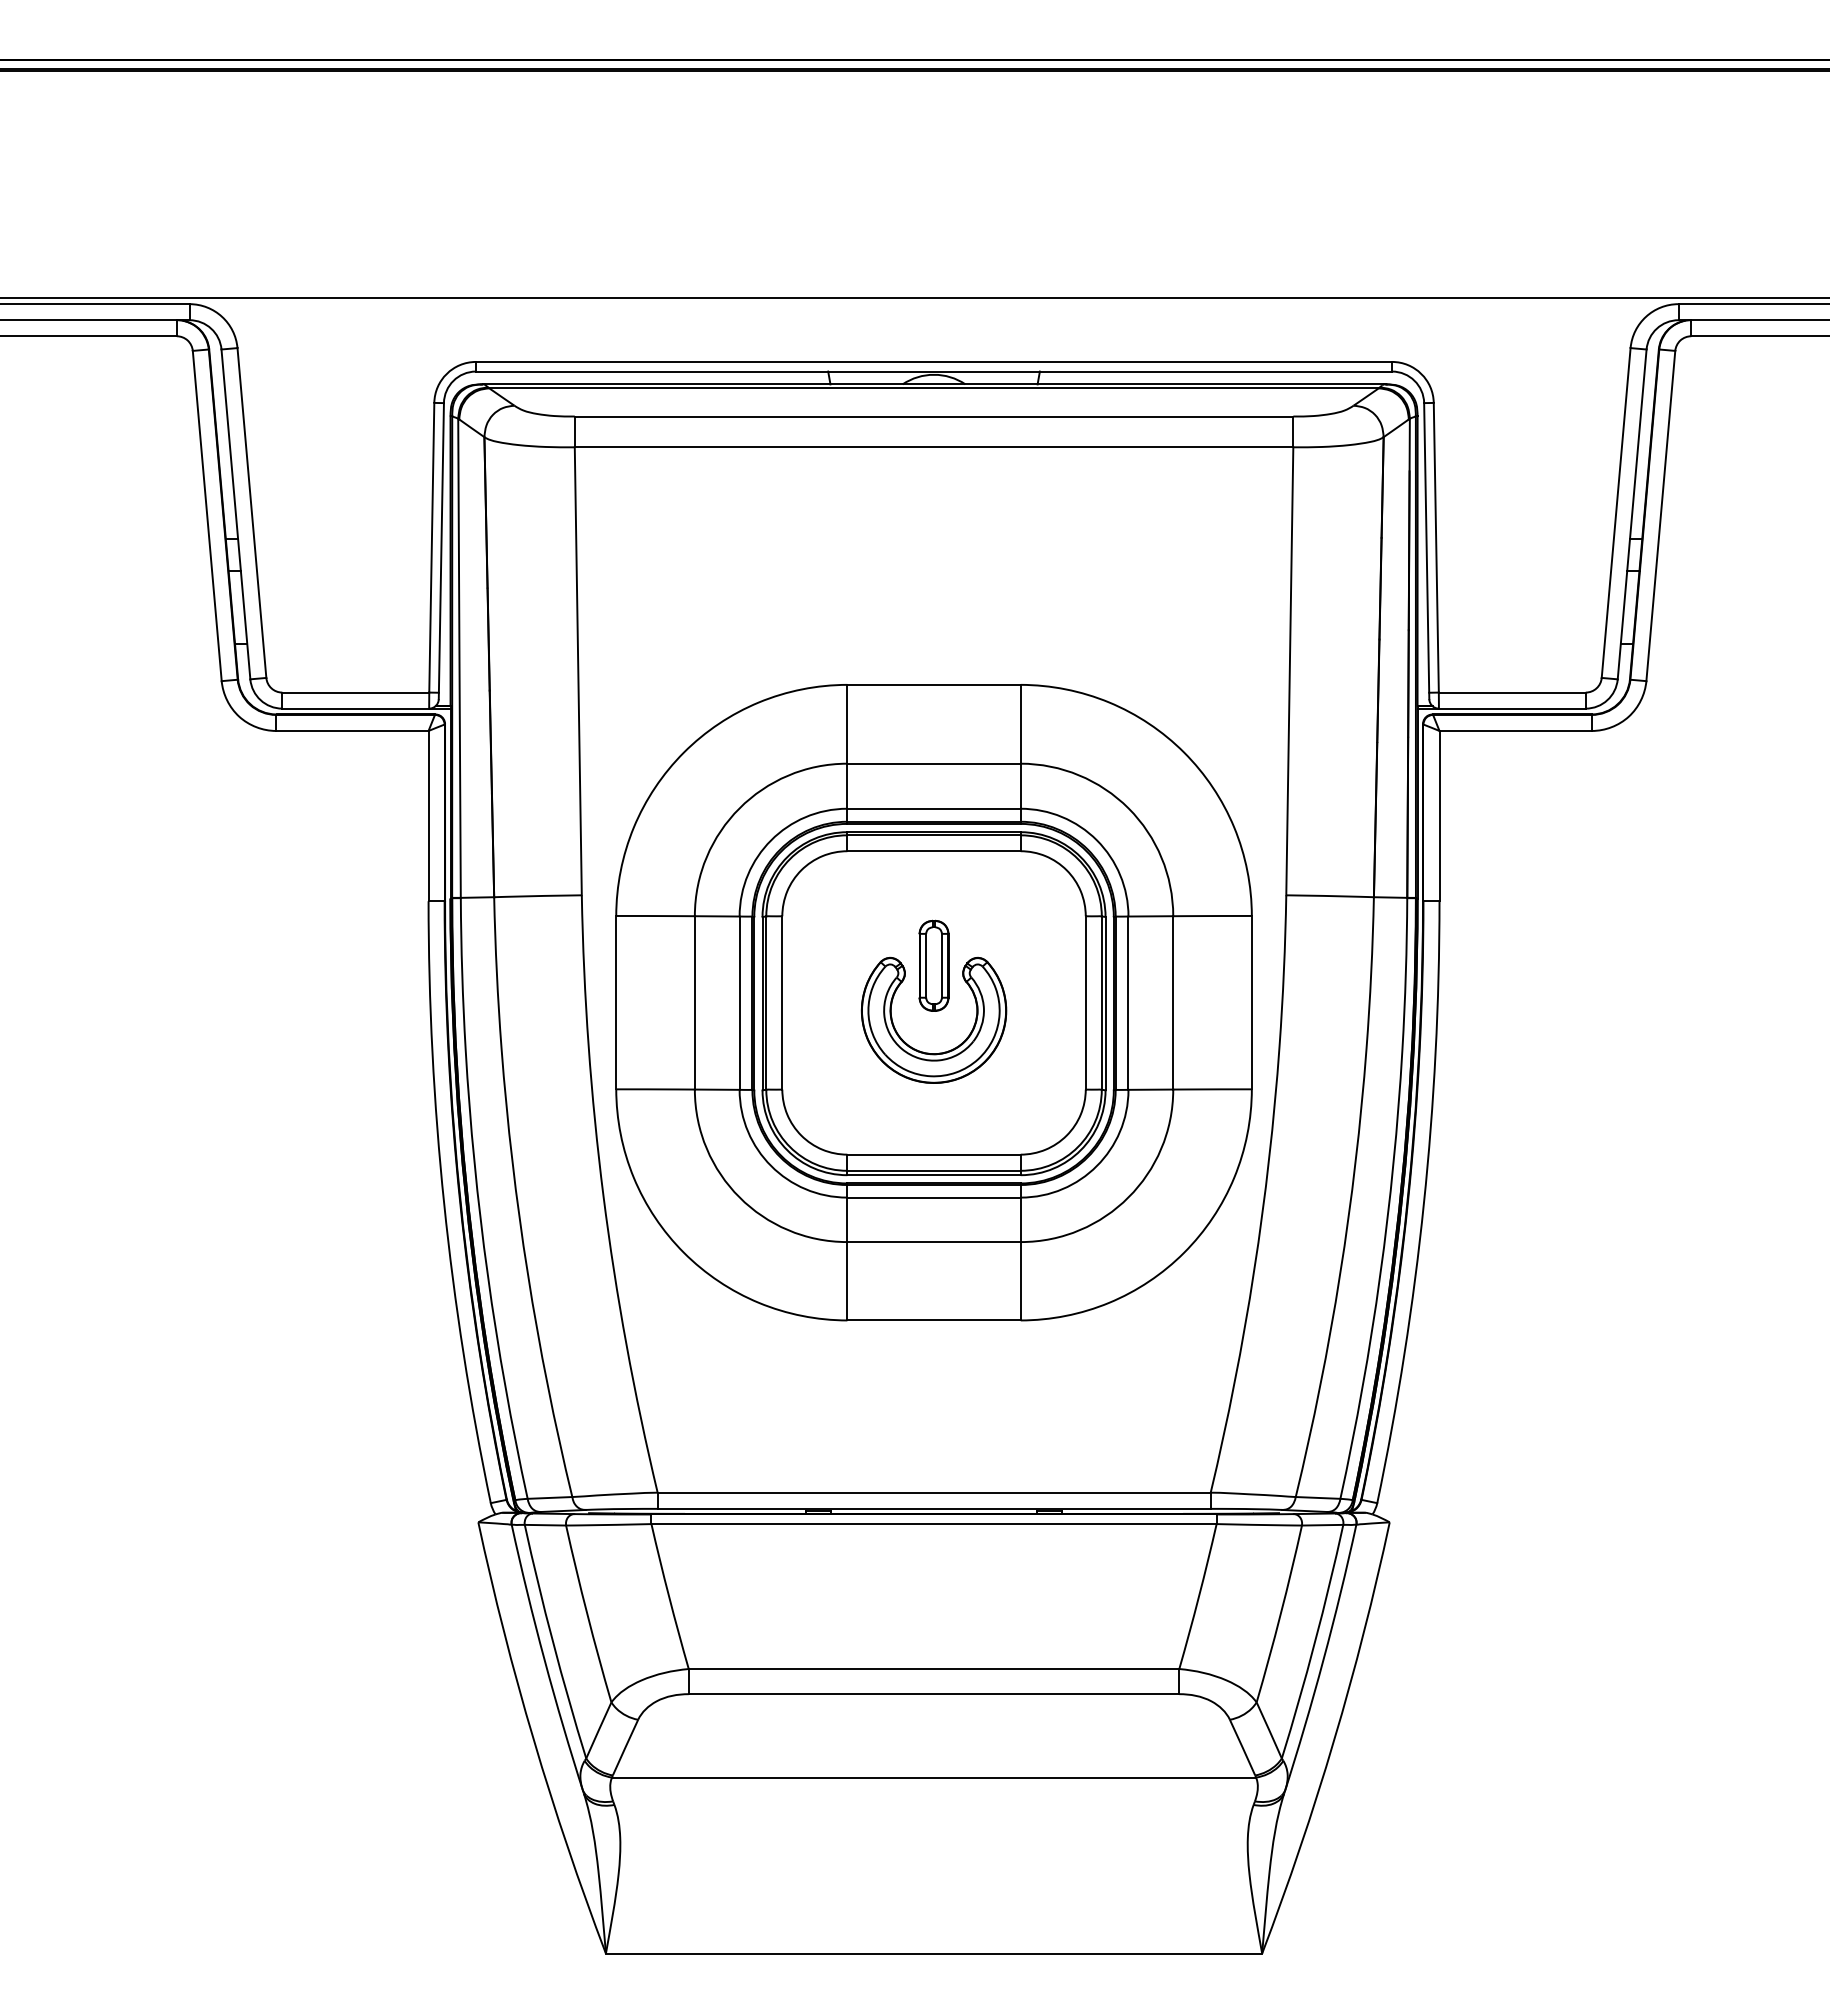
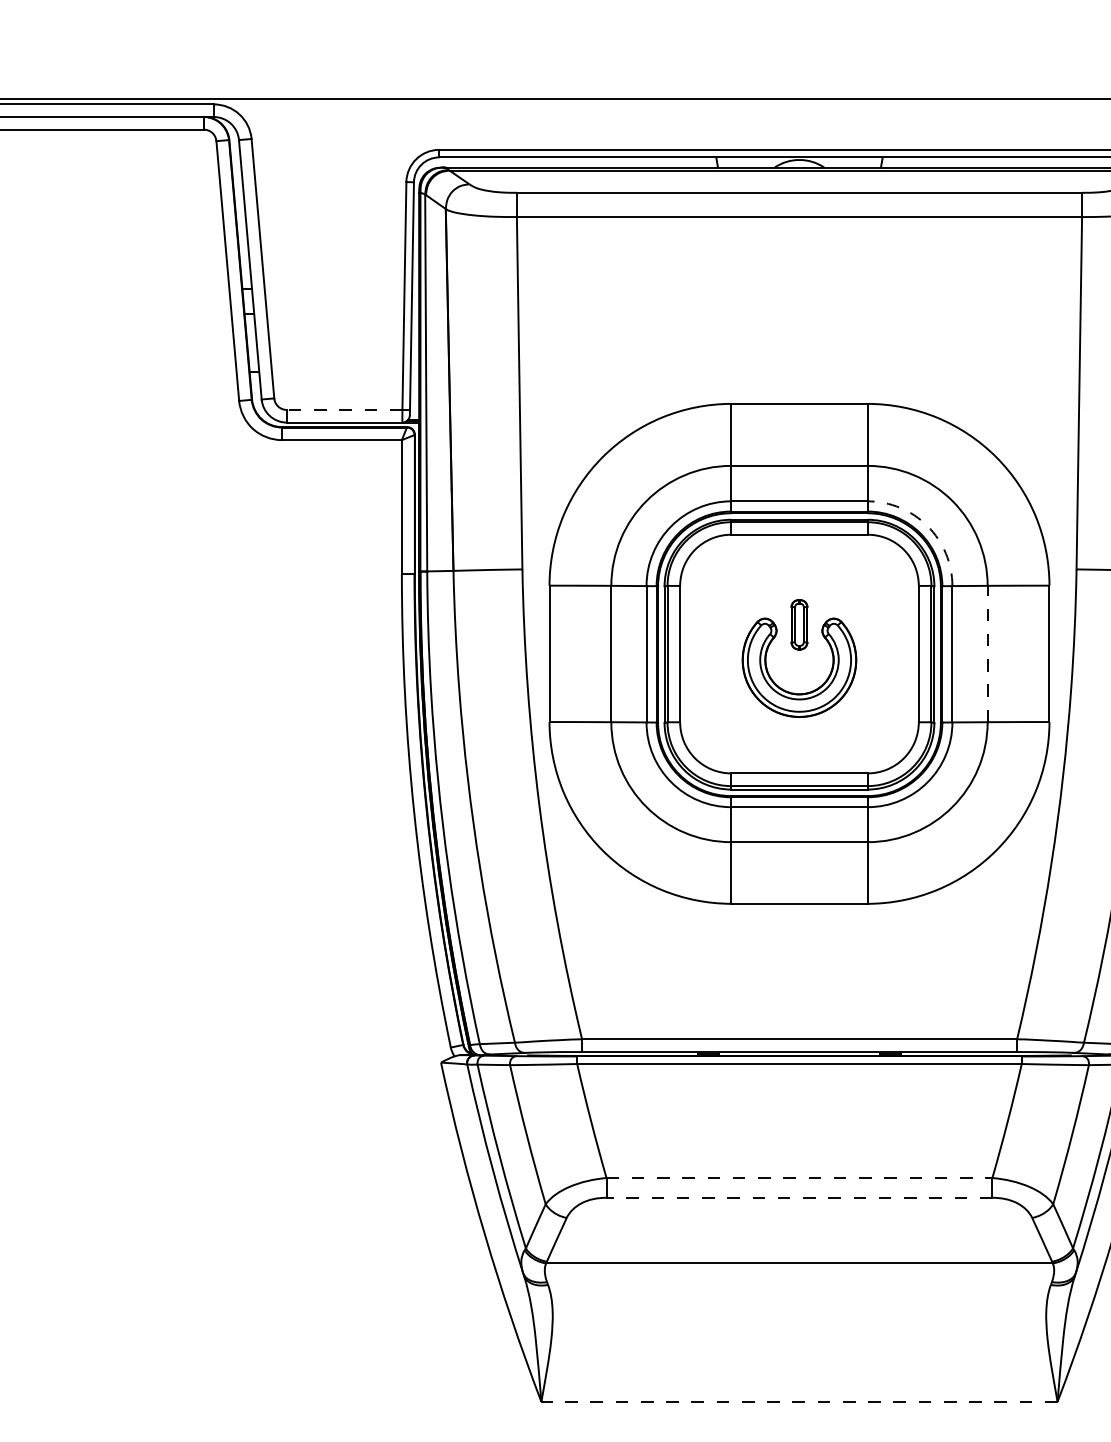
line: (355, 692) -> (344, 409), solid -> dashed
arc: (1096, 840) -> (927, 526), solid -> dashed
part: (933, 965) -> (799, 624), size x0.7
line: (1173, 1002) -> (987, 653), solid -> dashed
line: (934, 1669) -> (799, 1178), solid -> dashed
line: (933, 1694) -> (799, 1198), solid -> dashed
line: (933, 1953) -> (799, 1401), solid -> dashed

